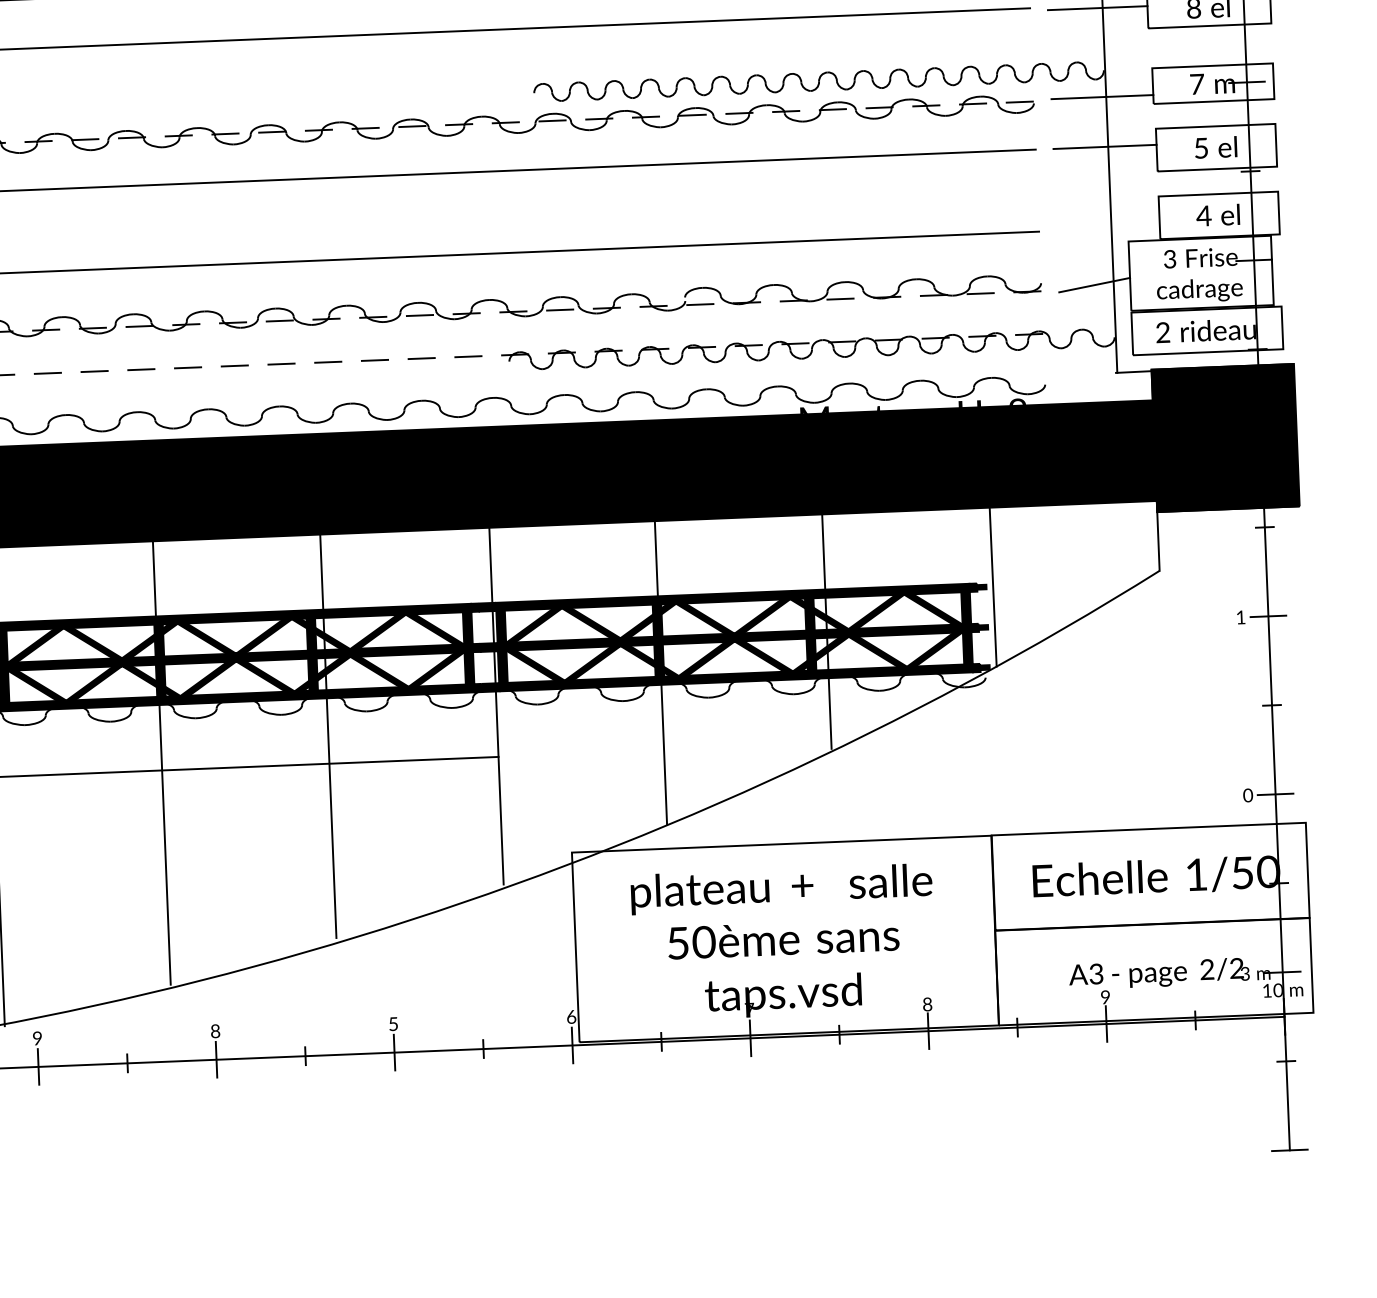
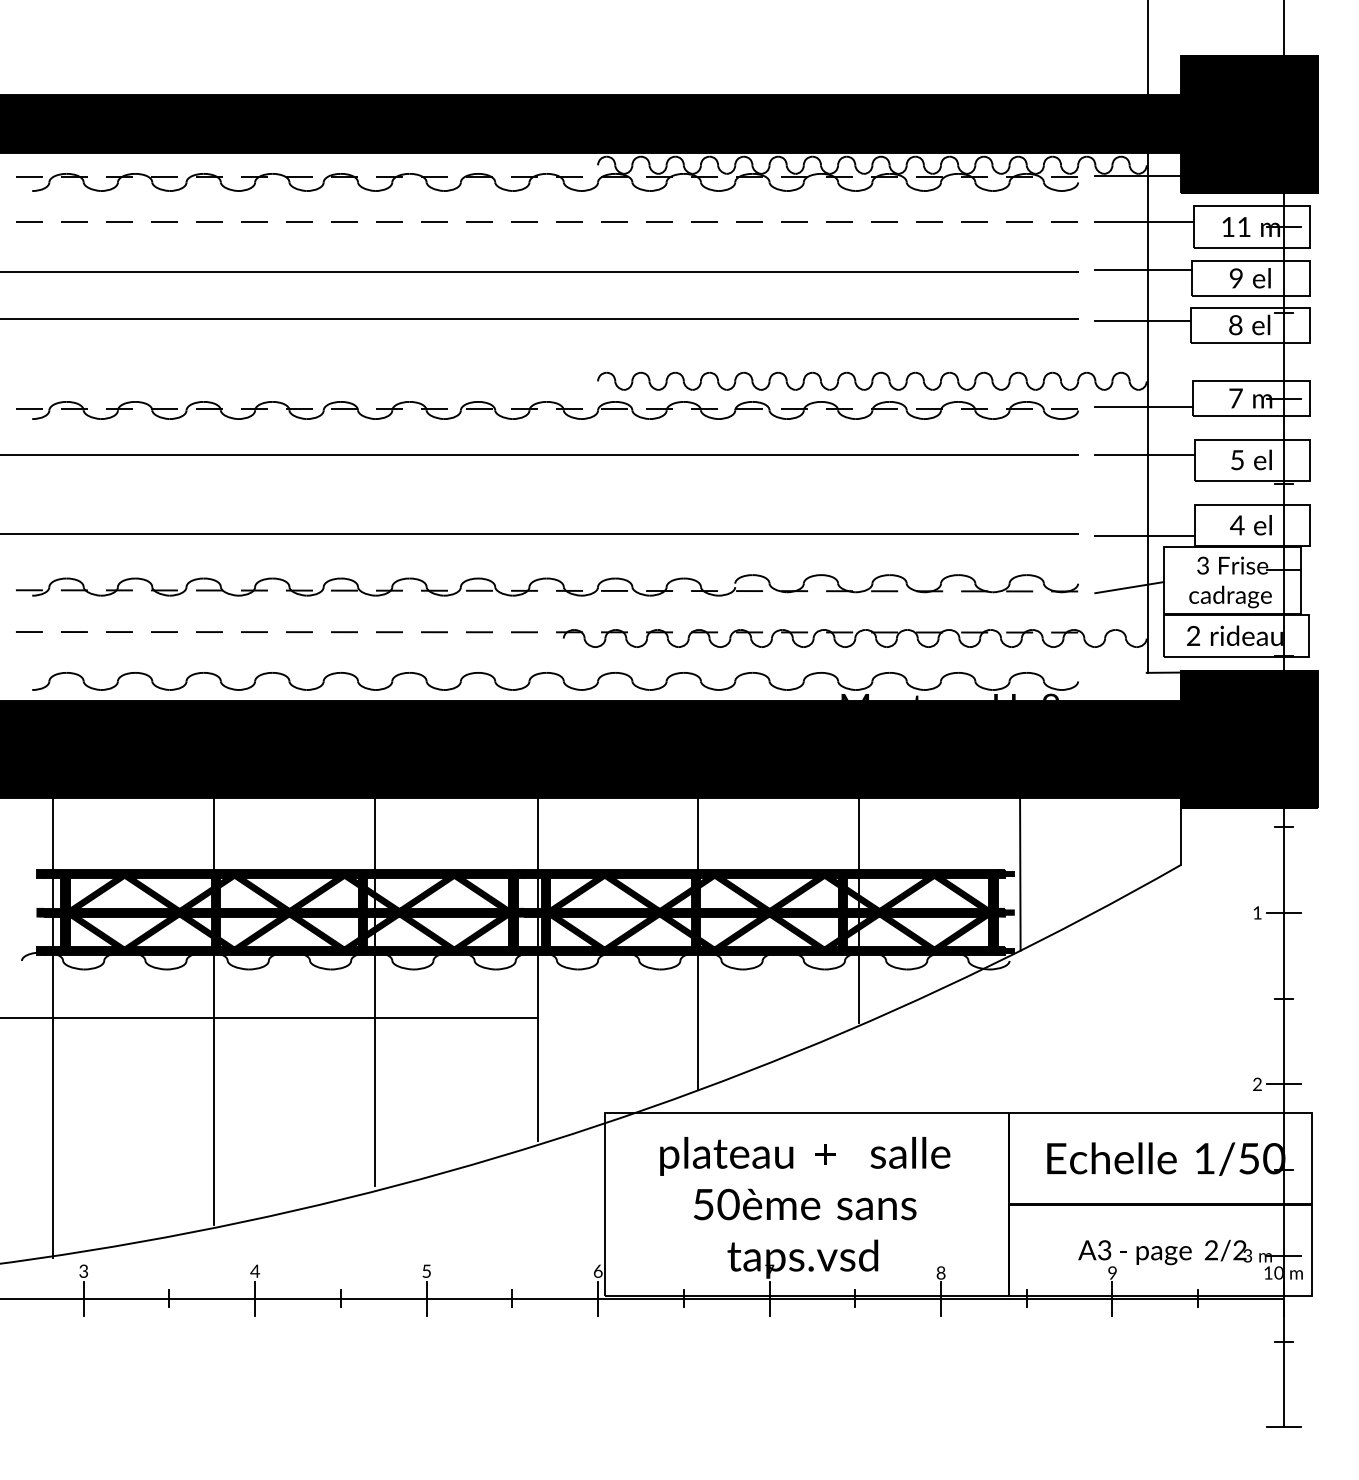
line: (1107, 230) -> (1144, 535), added
text: (1248, 795) -> (1257, 1084), 0 -> 2
text: (214, 1030) -> (254, 1270), 8 -> 4
text: (37, 1038) -> (83, 1271), 9 -> 3

